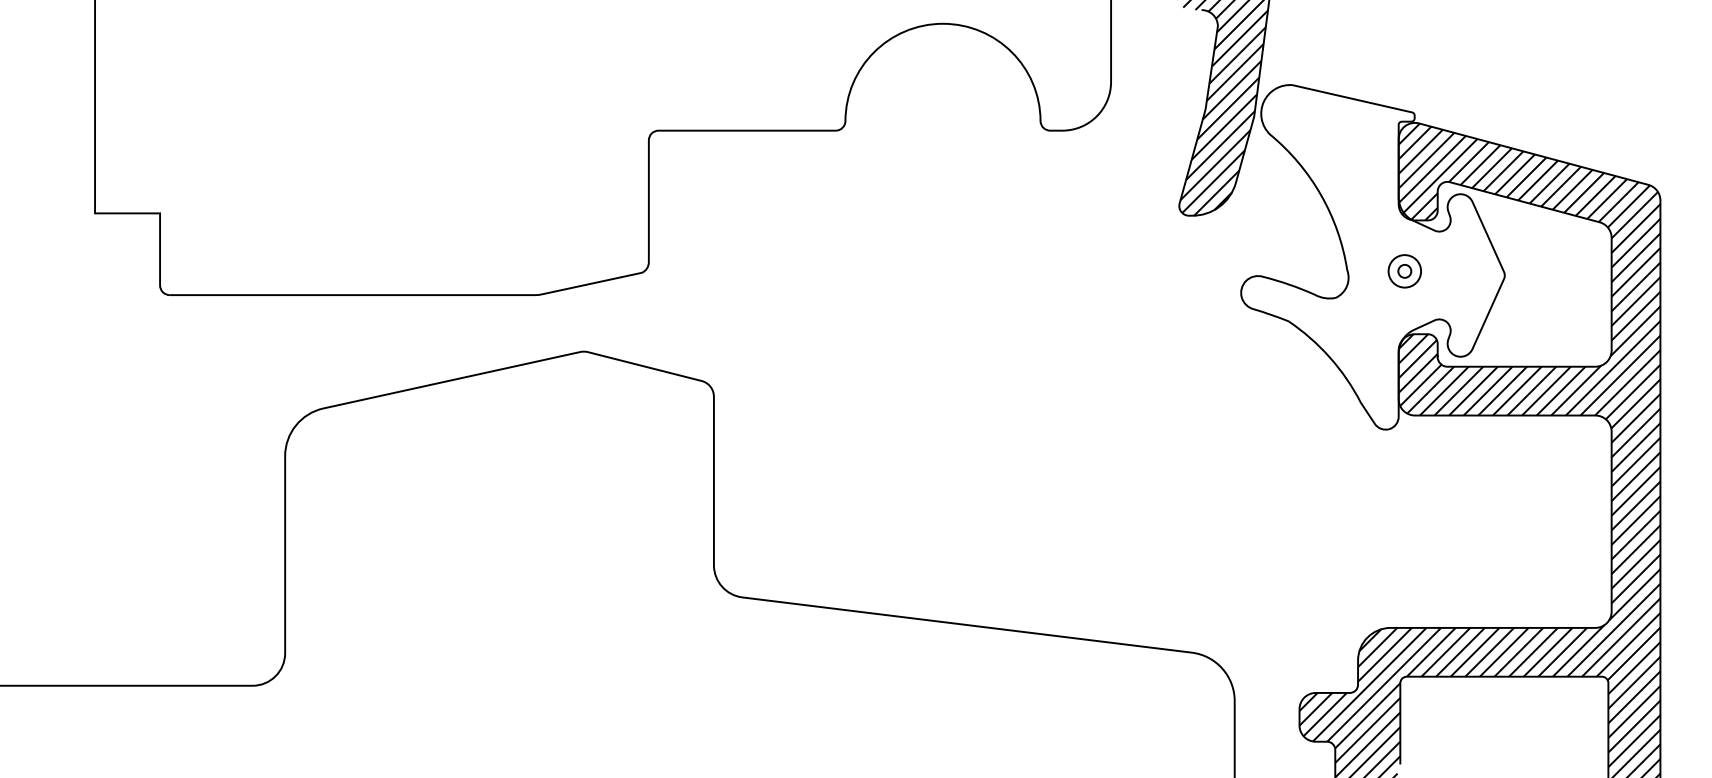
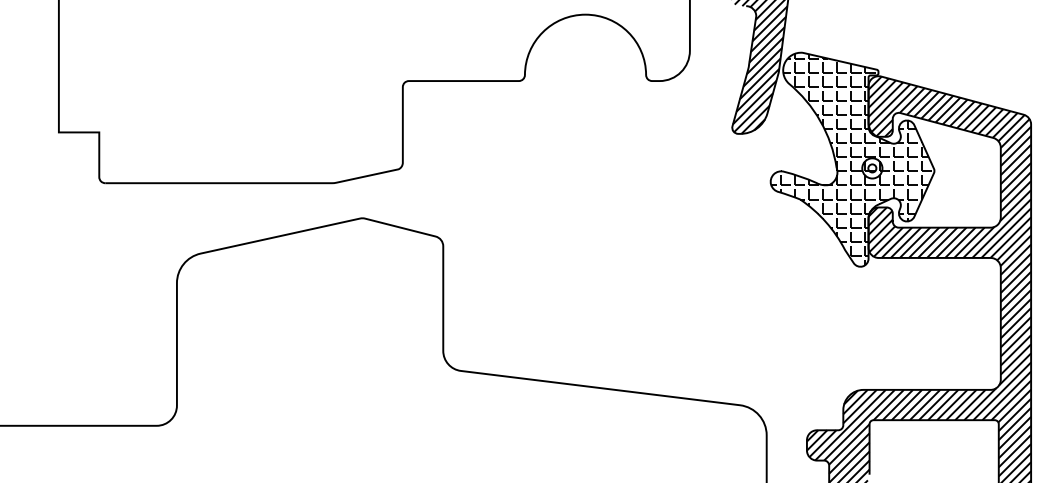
hatch: (1371, 256) -> (851, 159), added

